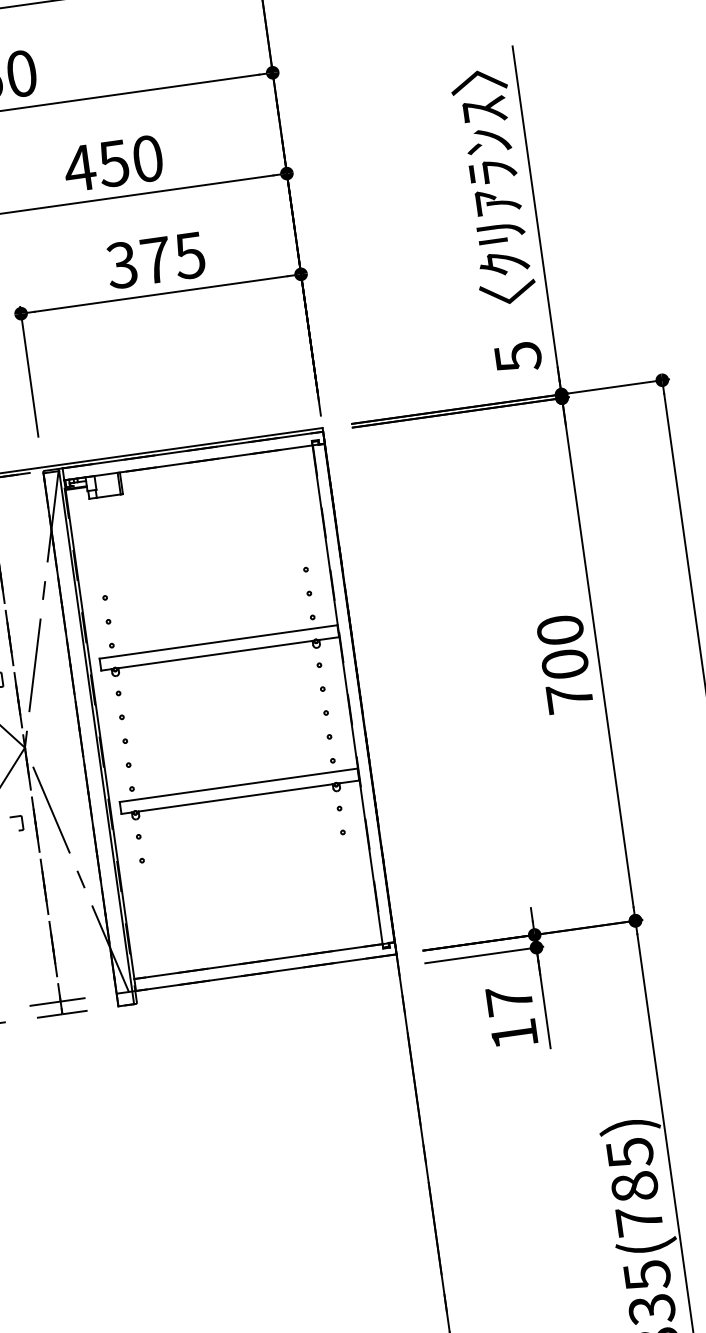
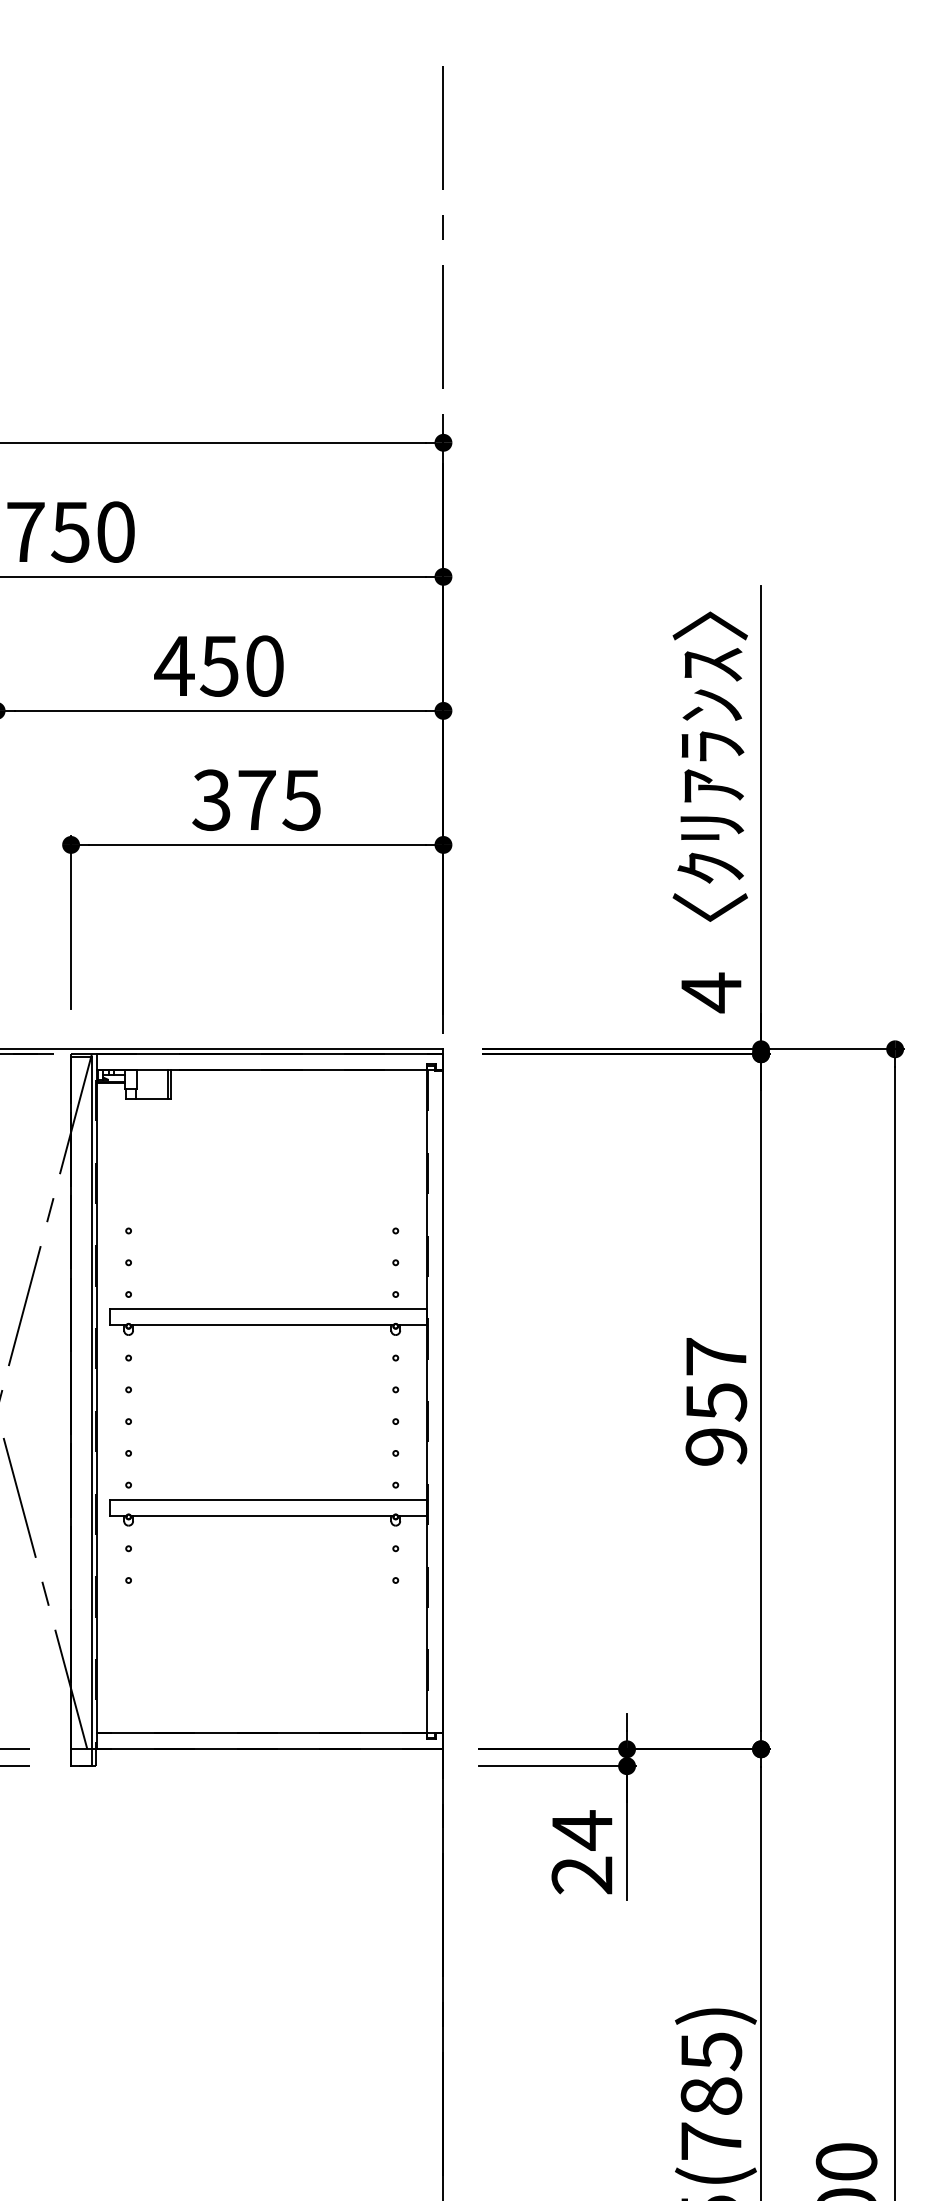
text: (518, 356) -> (711, 992), 5 -> 4
text: (565, 663) -> (716, 1401), 700 -> 957
text: (511, 1017) -> (581, 1852), 17 -> 24

